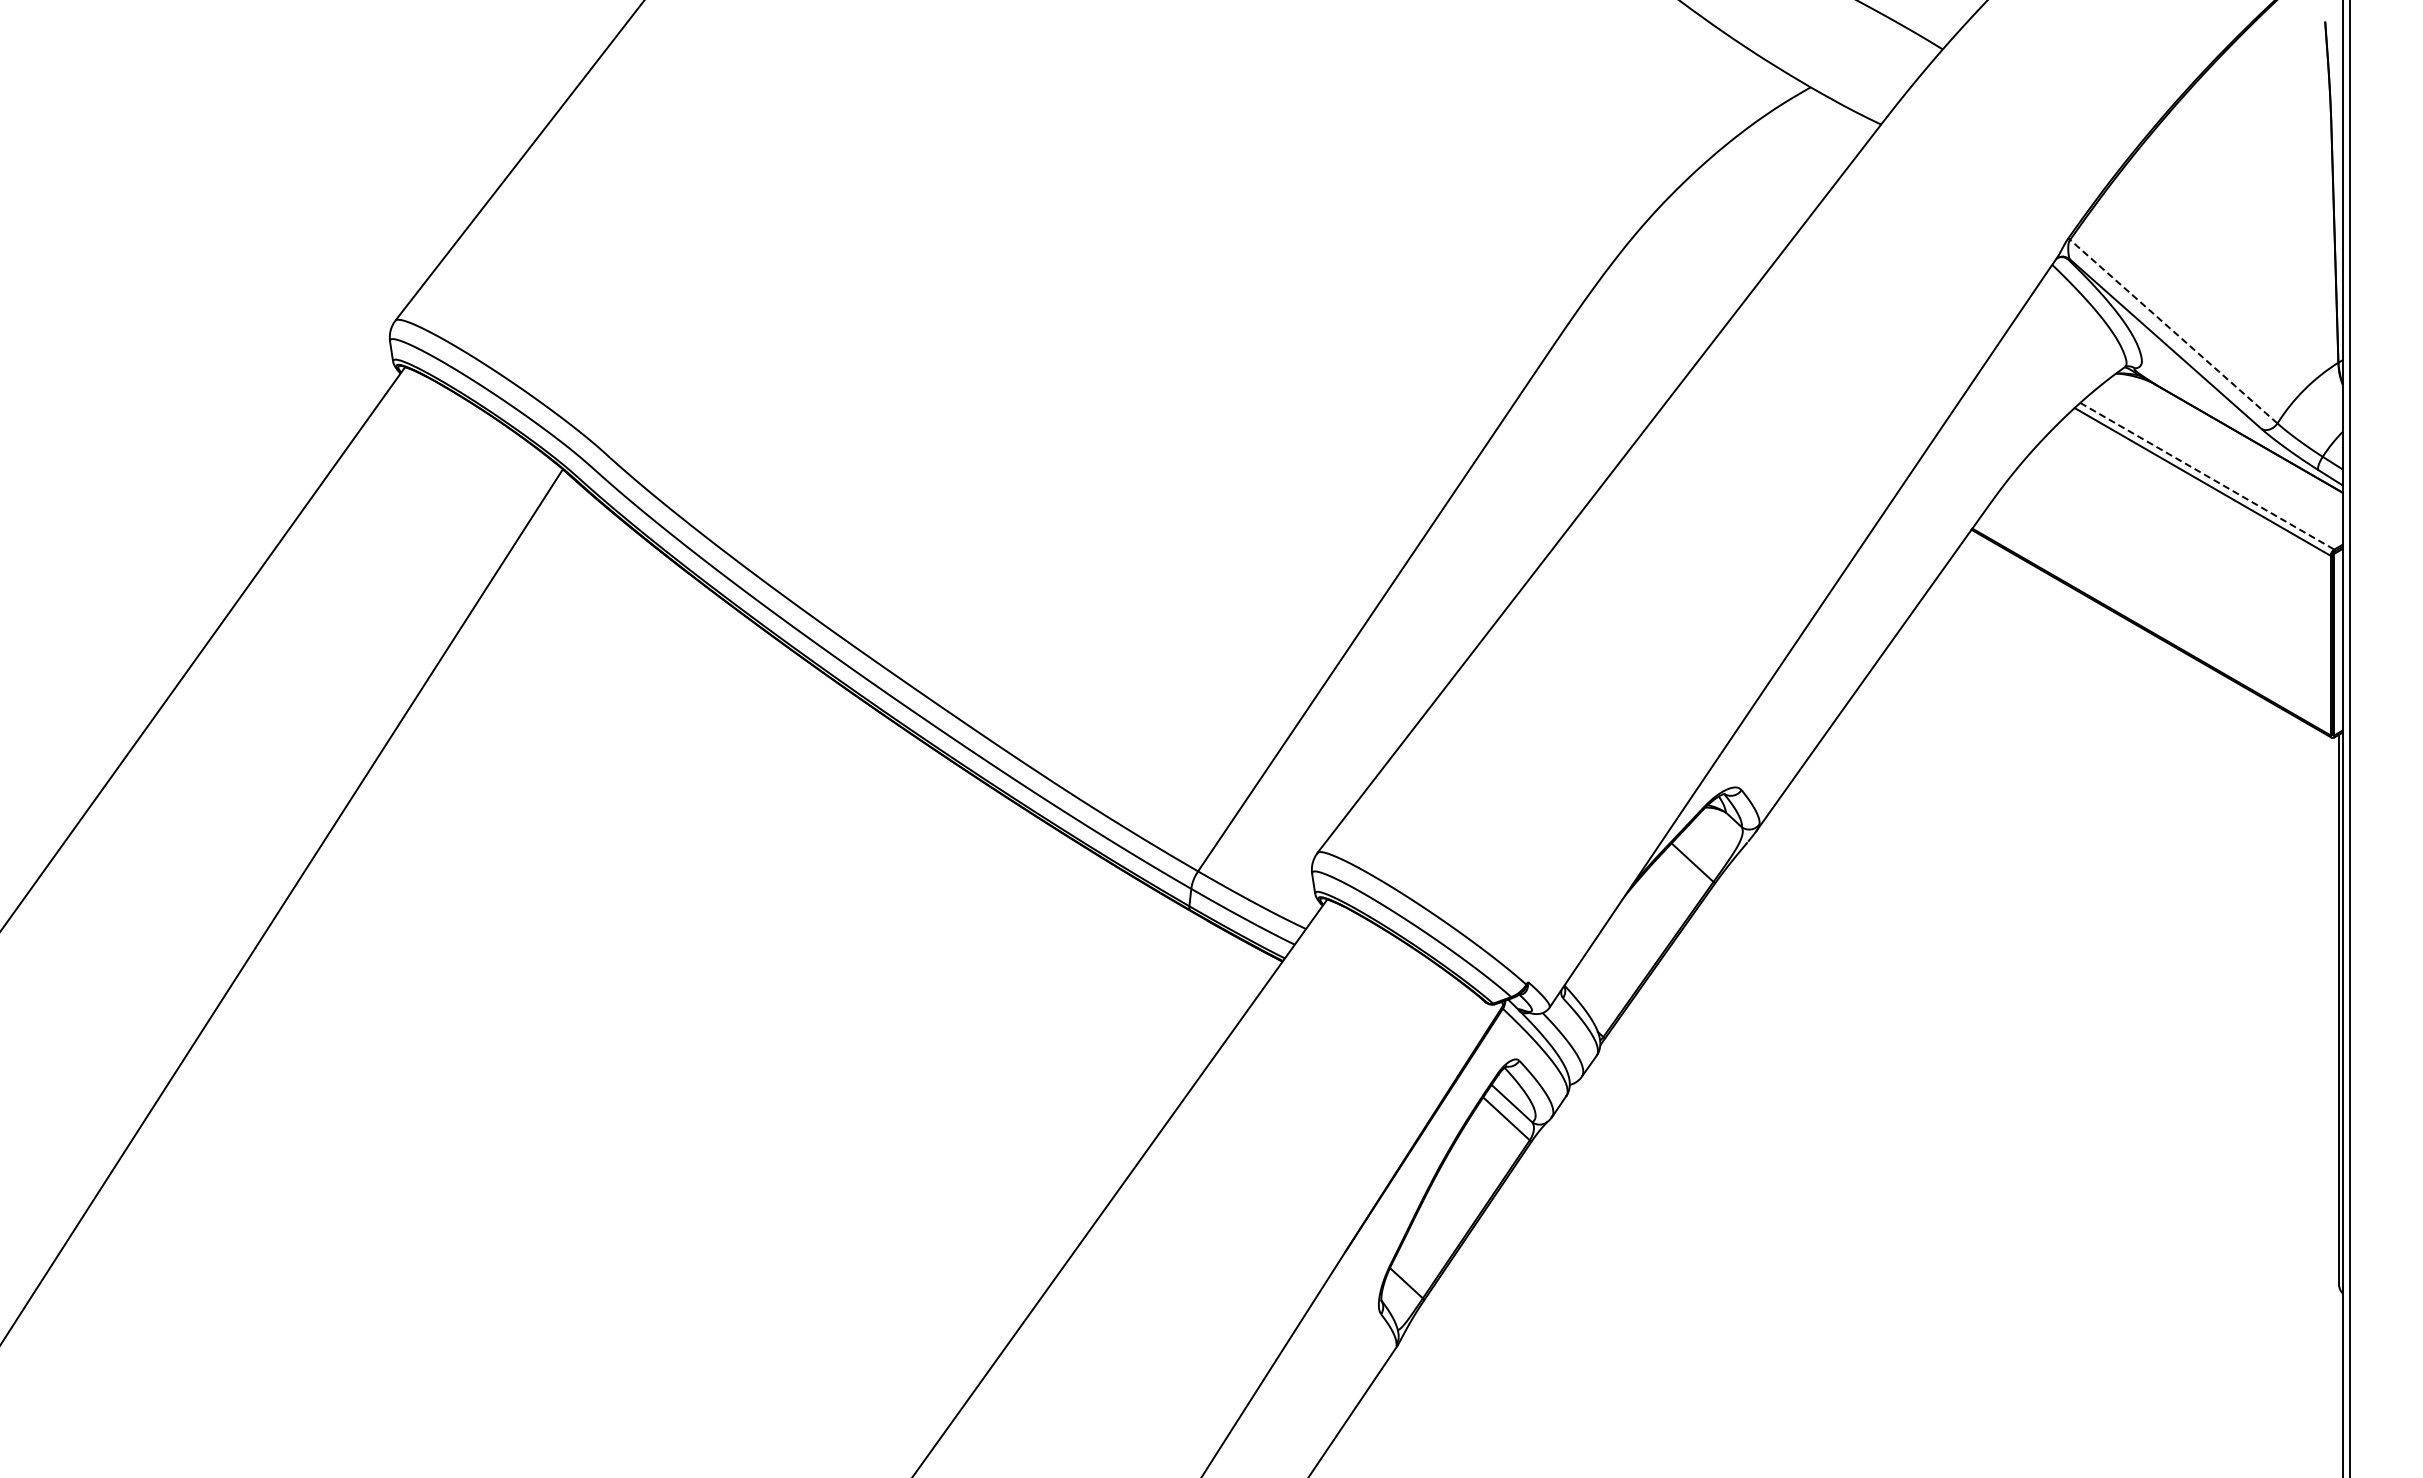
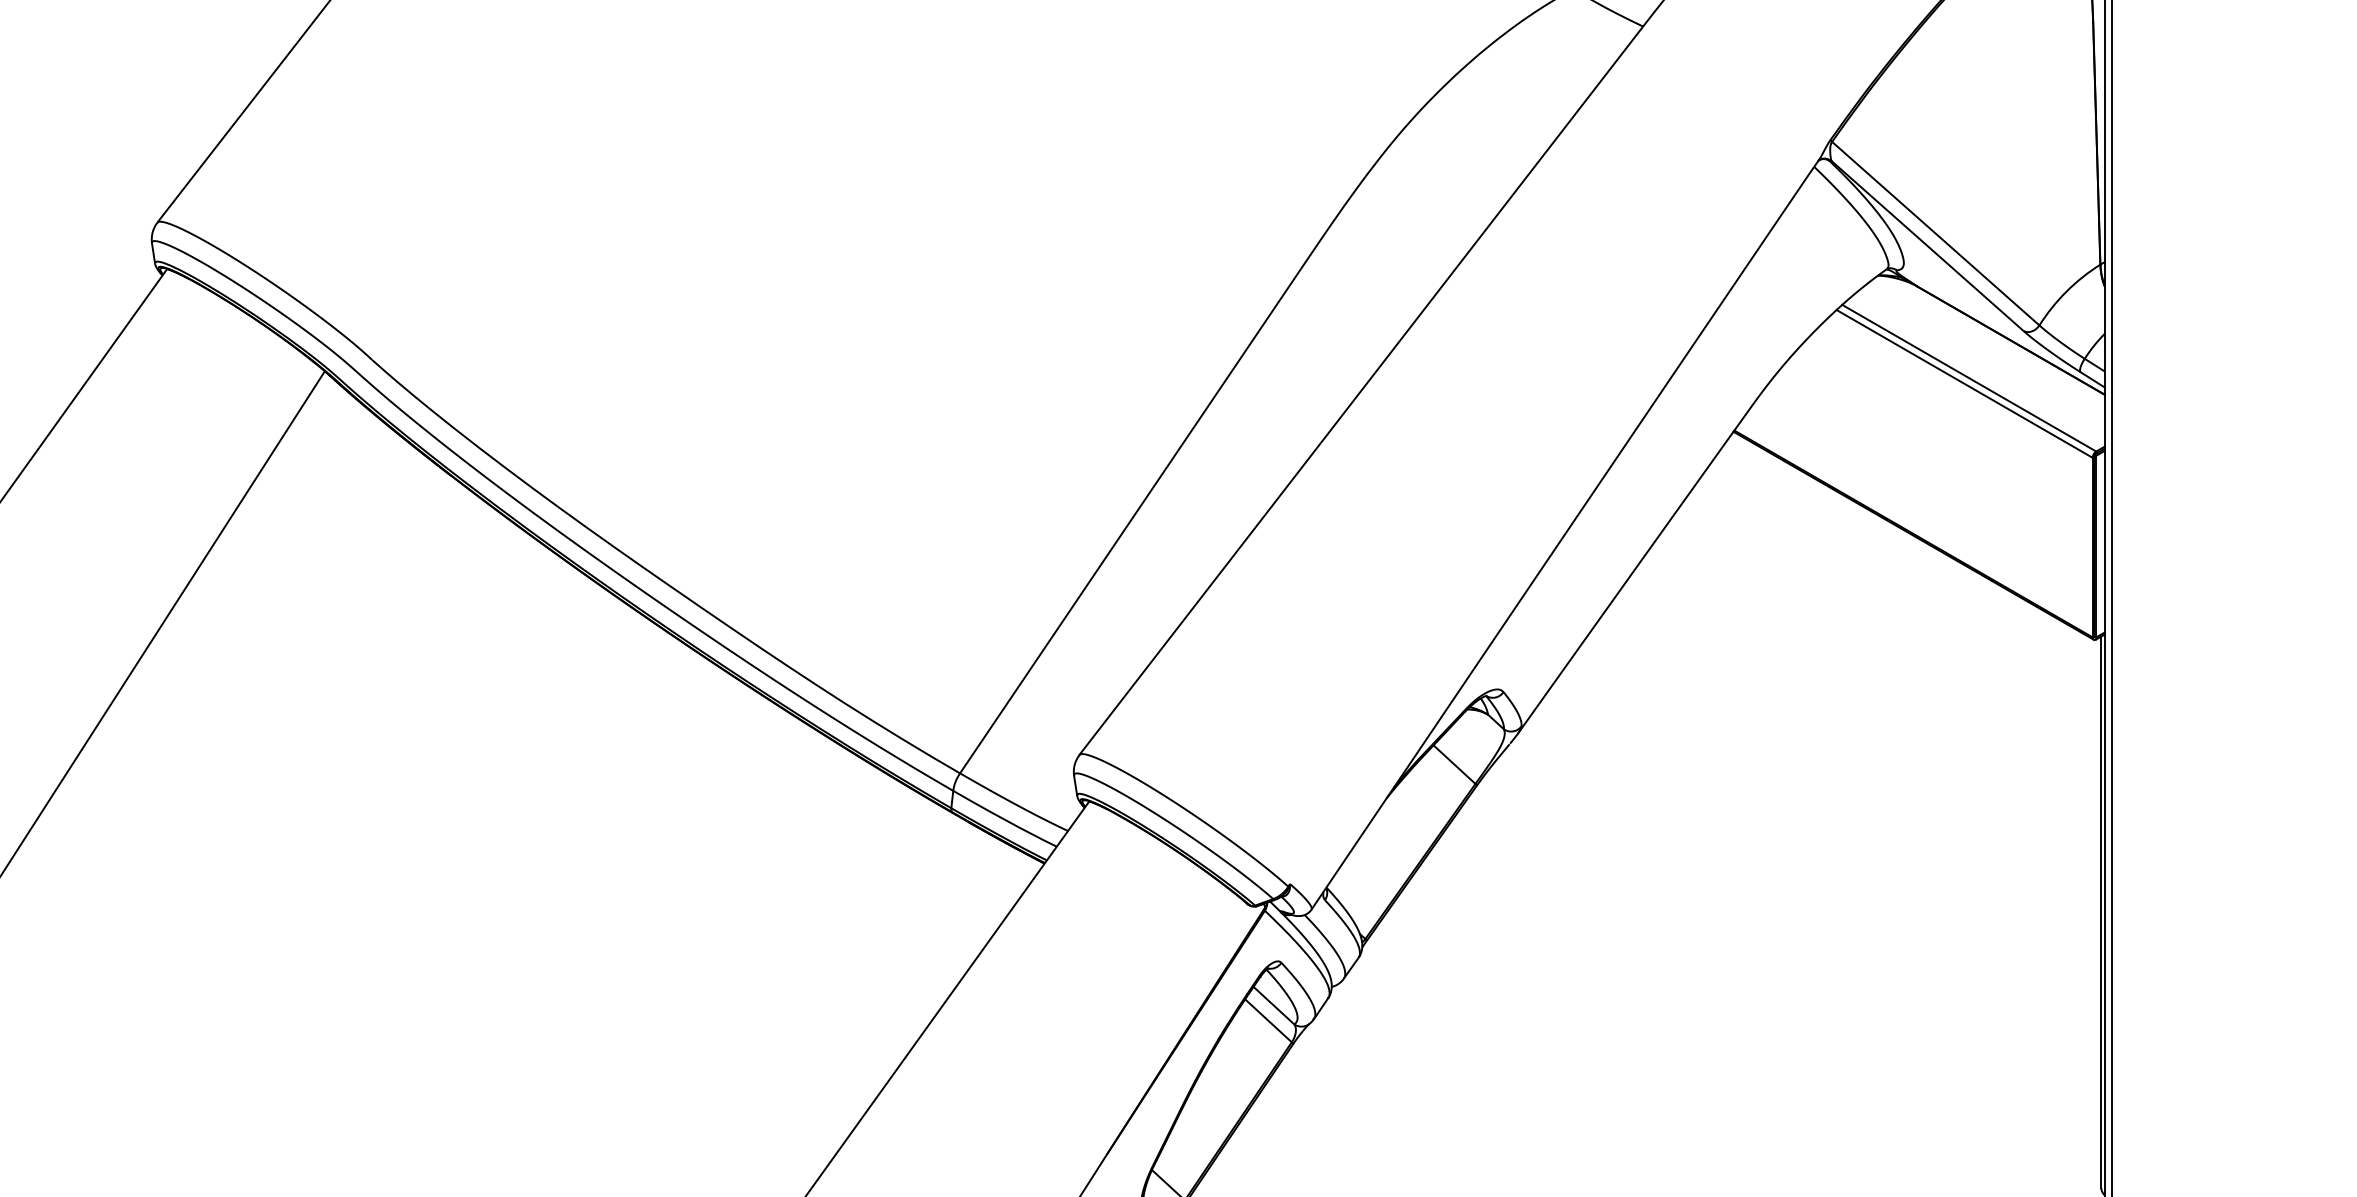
line: (2174, 332) -> (1936, 234), dashed -> solid
line: (2207, 476) -> (1969, 378), dashed -> solid

